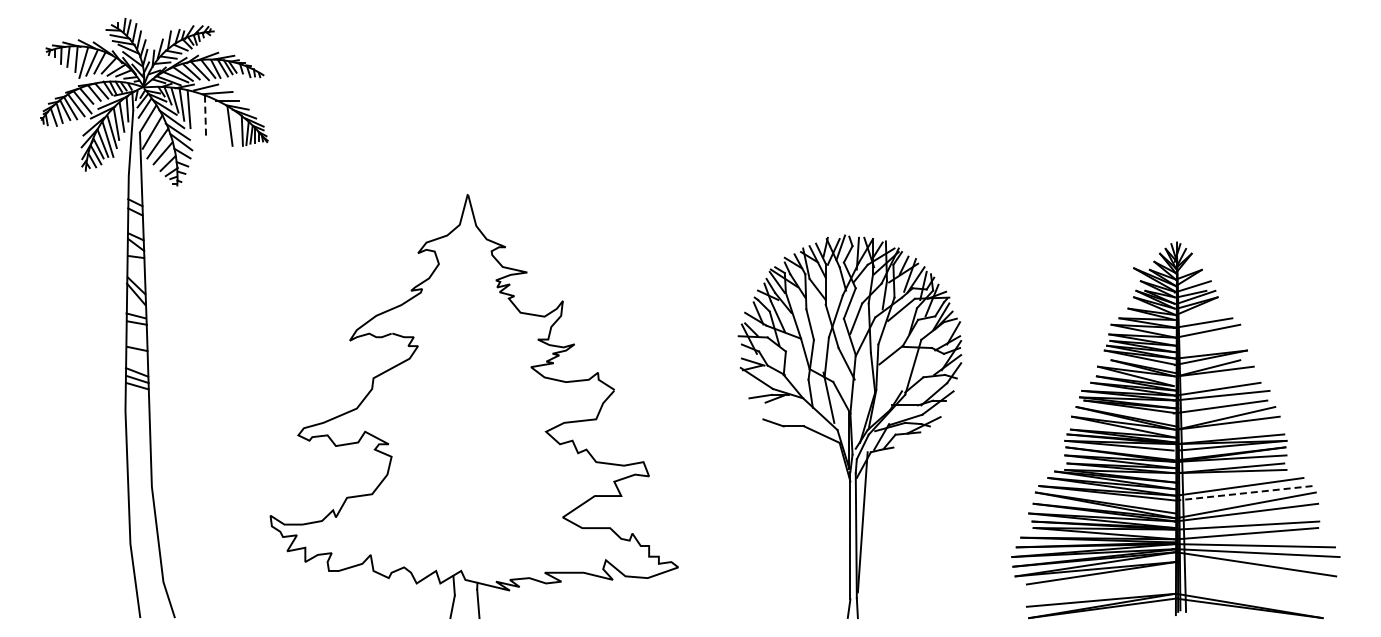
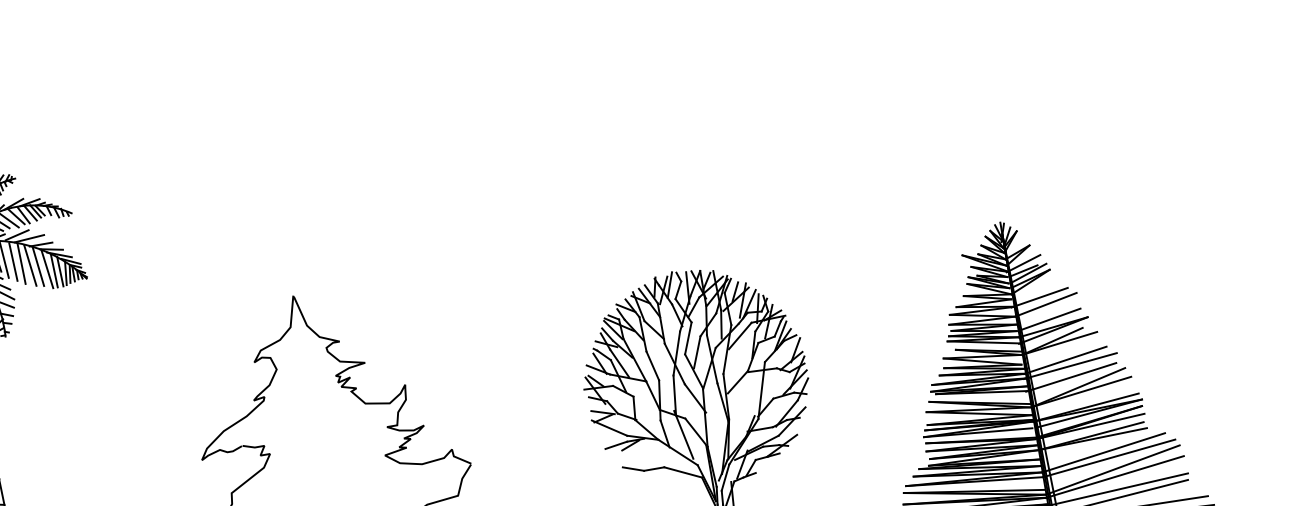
line: (197, 113) -> (13, 262), added
line: (205, 116) -> (21, 263), dashed -> solid
line: (213, 119) -> (29, 265), added
line: (221, 122) -> (38, 267), added
line: (236, 128) -> (54, 270), added
line: (1209, 346) -> (1050, 319), added
line: (1244, 493) -> (1109, 458), dashed -> solid

